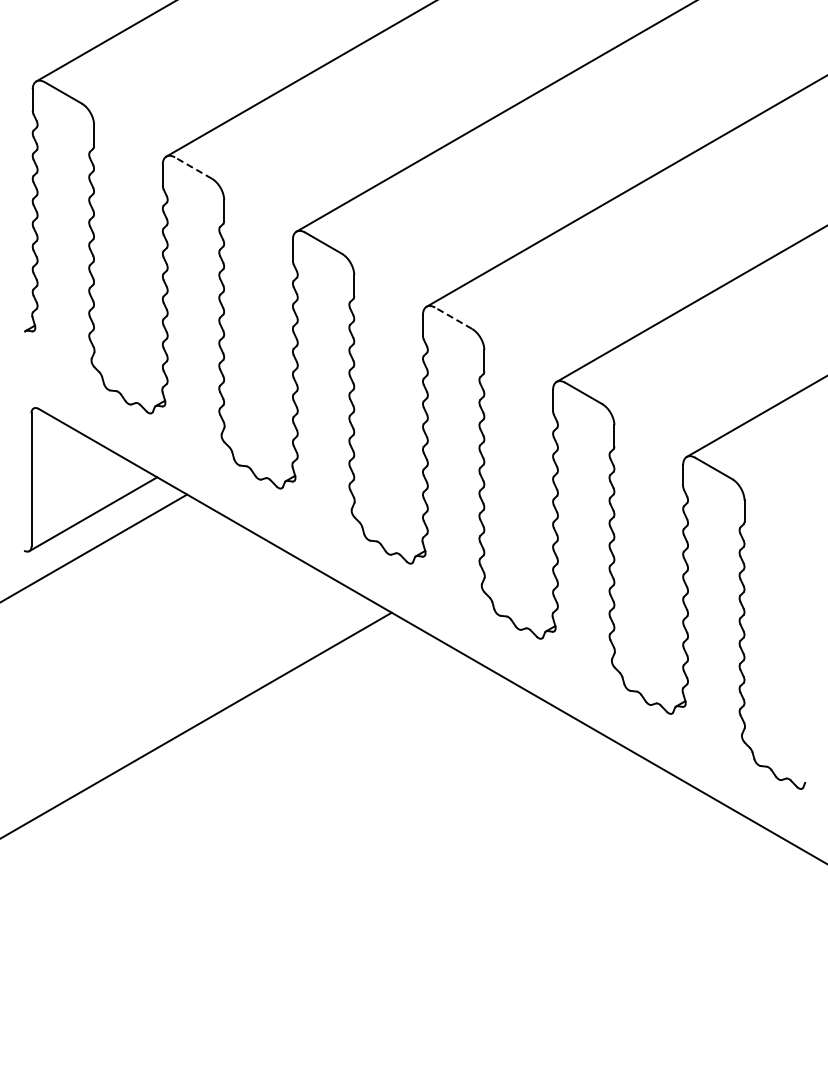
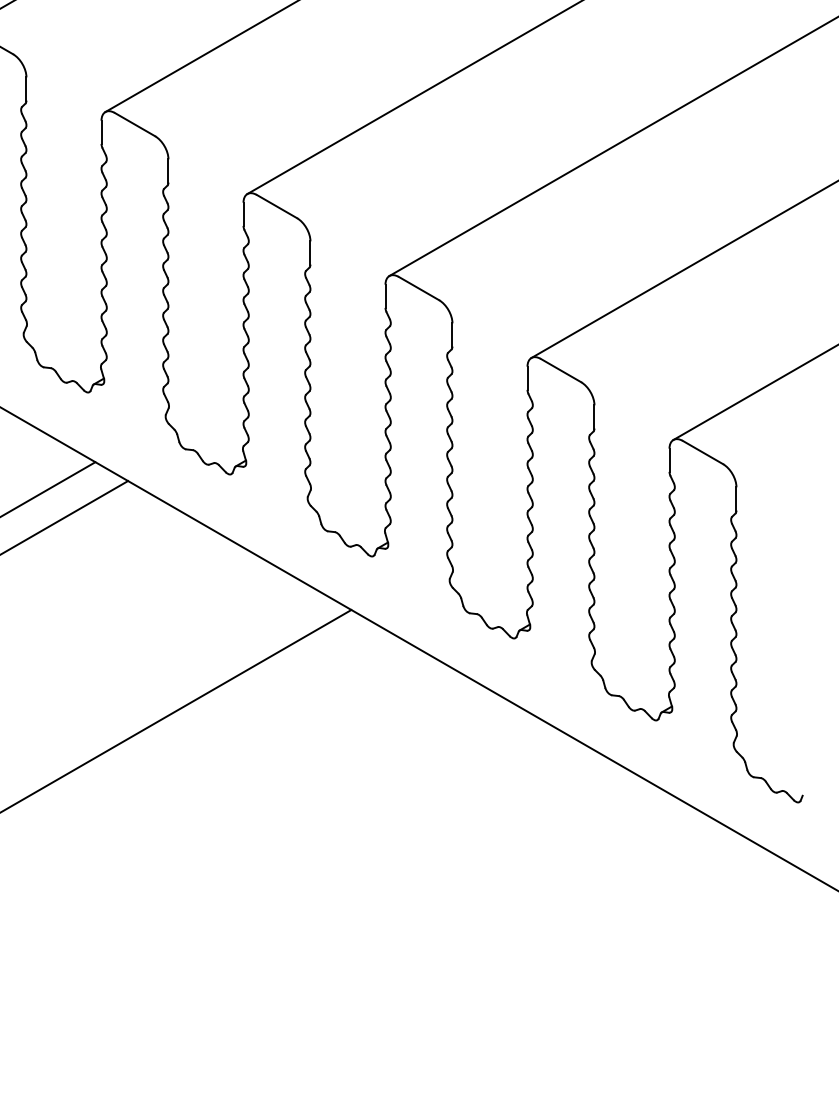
line: (193, 167) -> (134, 123), dashed -> solid
line: (453, 318) -> (418, 288), dashed -> solid

